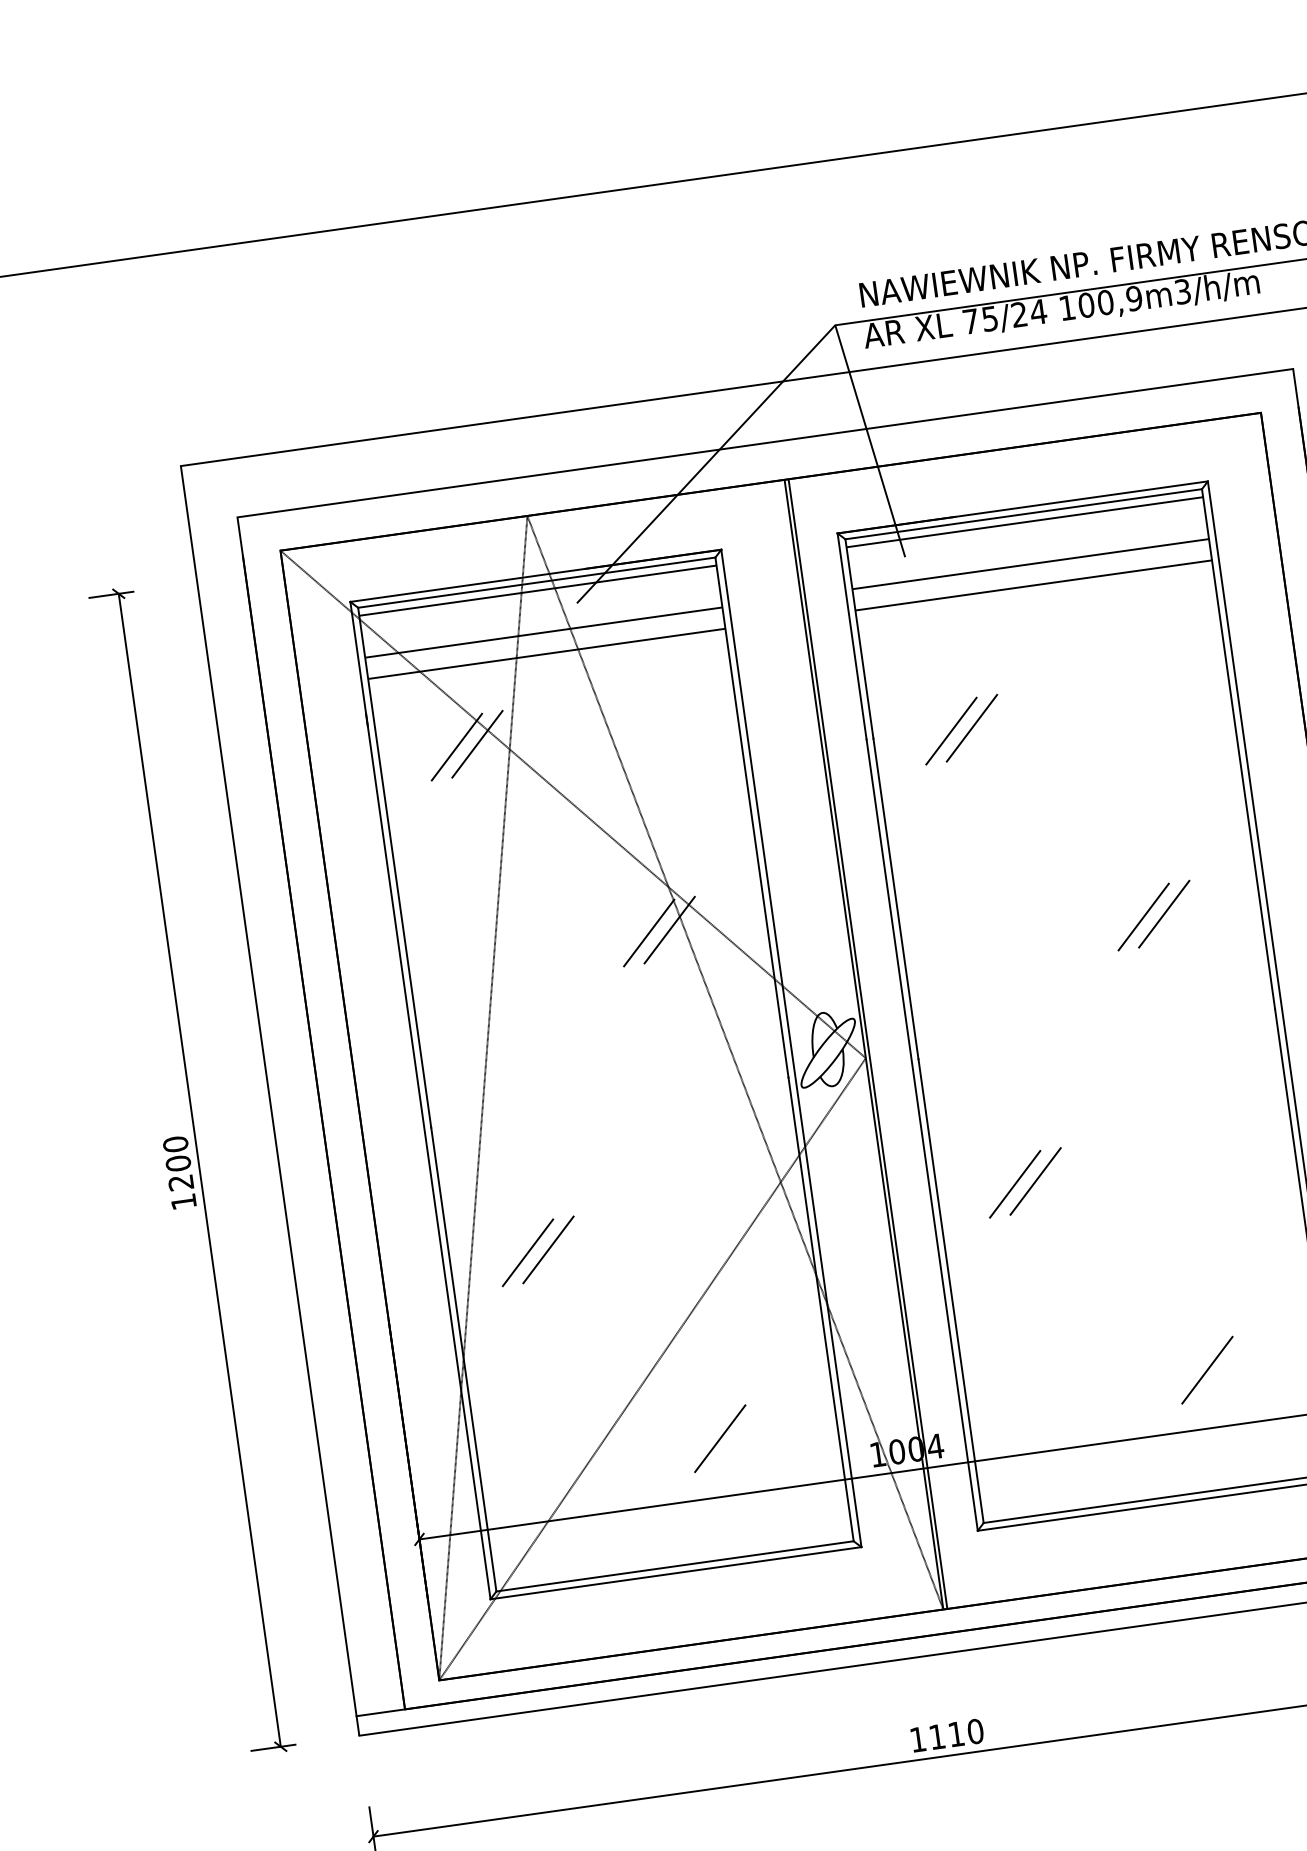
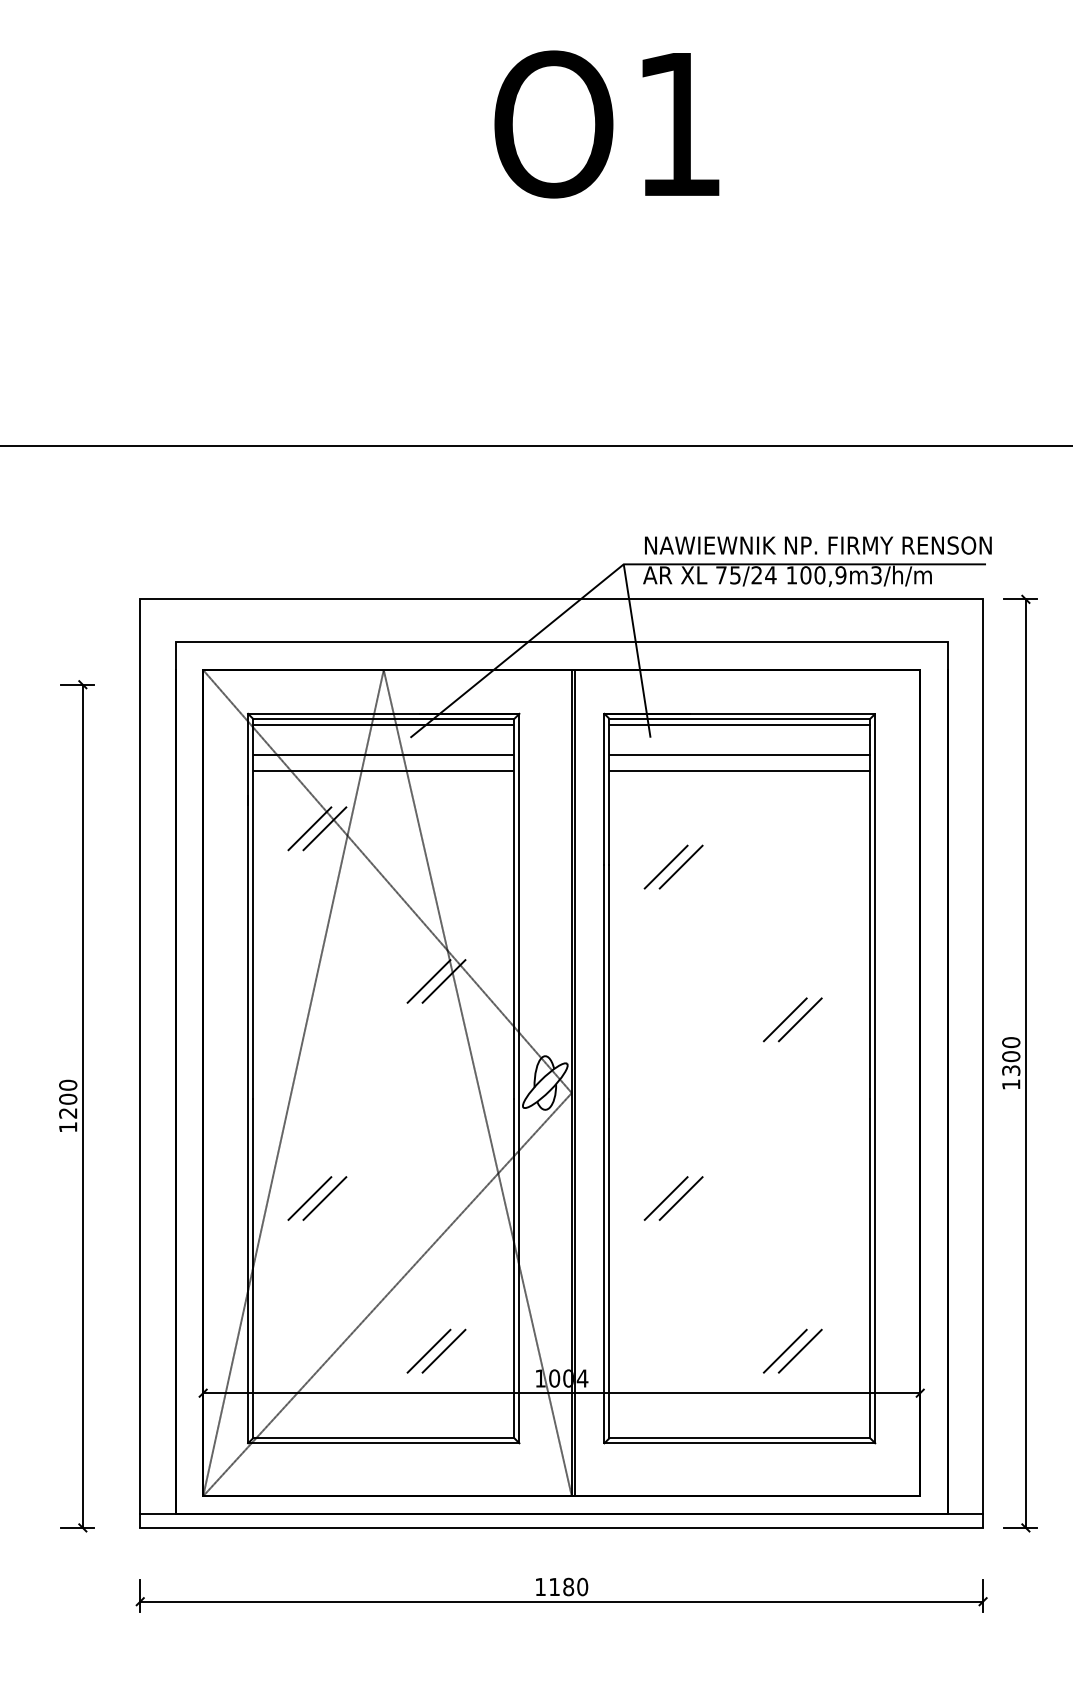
line: (1226, 1366) -> (799, 1350), added
line: (739, 1434) -> (443, 1350), added
text: (956, 1733) -> (568, 1586), 1110 -> 1180

